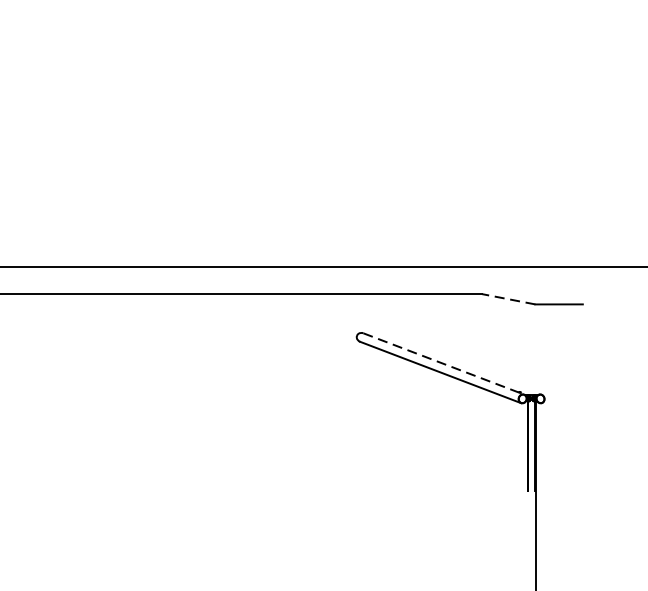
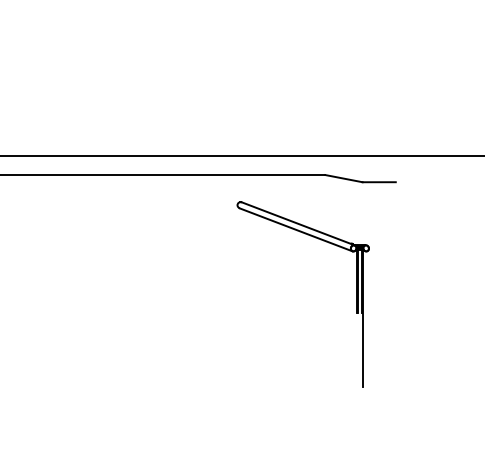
line: (508, 299) -> (343, 178), dashed -> solid
line: (443, 364) -> (298, 224), dashed -> solid

